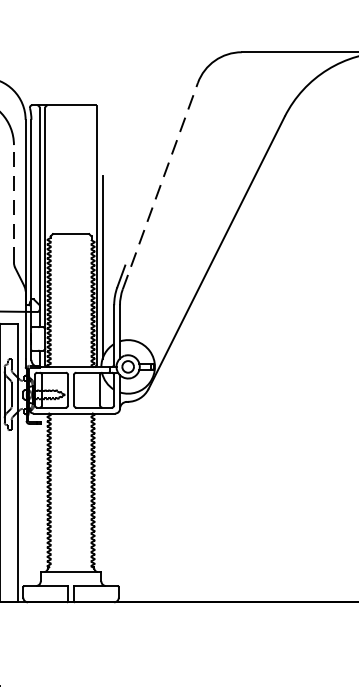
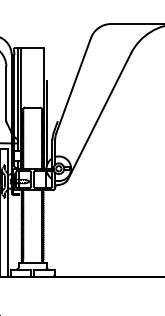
line: (159, 185) -> (73, 85), dashed -> solid
line: (14, 203) -> (6, 93), dashed -> solid

